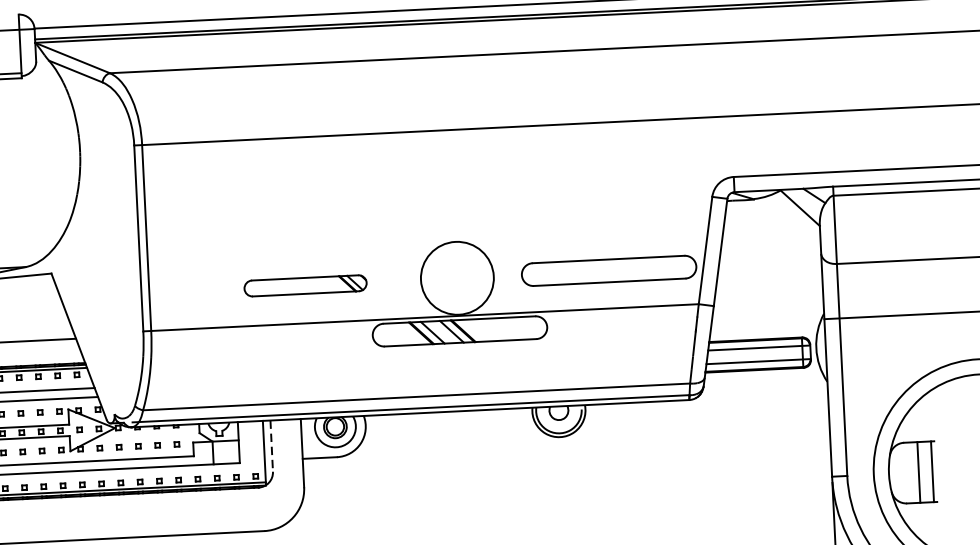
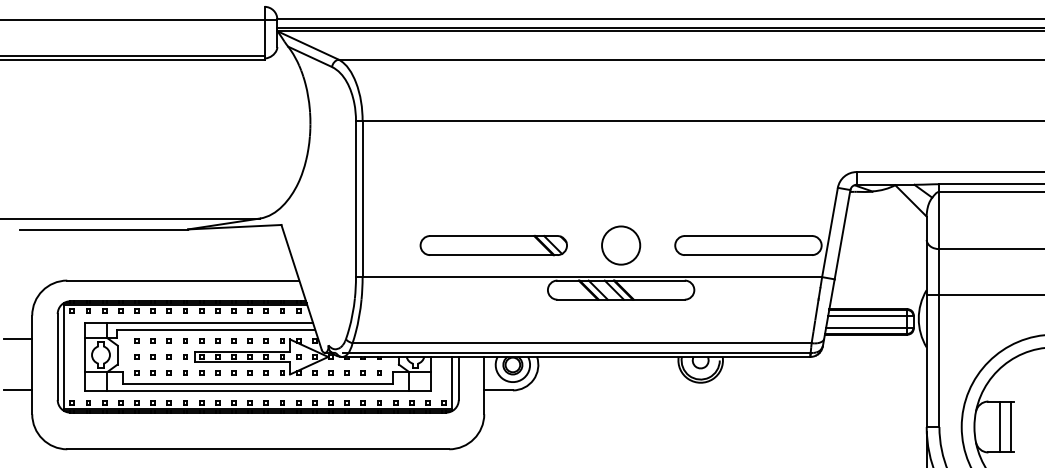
circle: (457, 278) -> (621, 245), size x0.62
part: (305, 285) -> (493, 245), size x1.43
line: (271, 446) -> (458, 378), dashed -> solid

